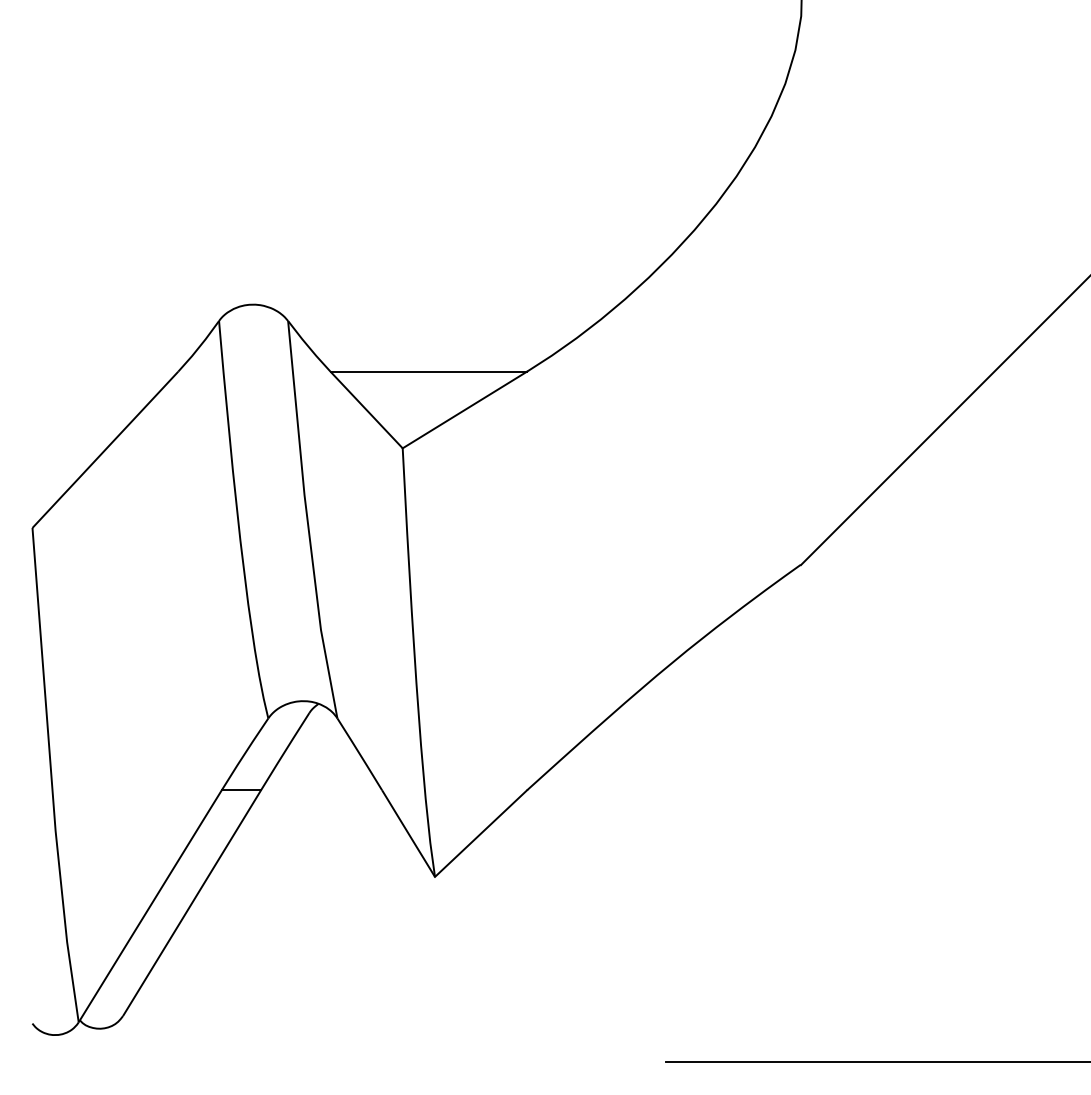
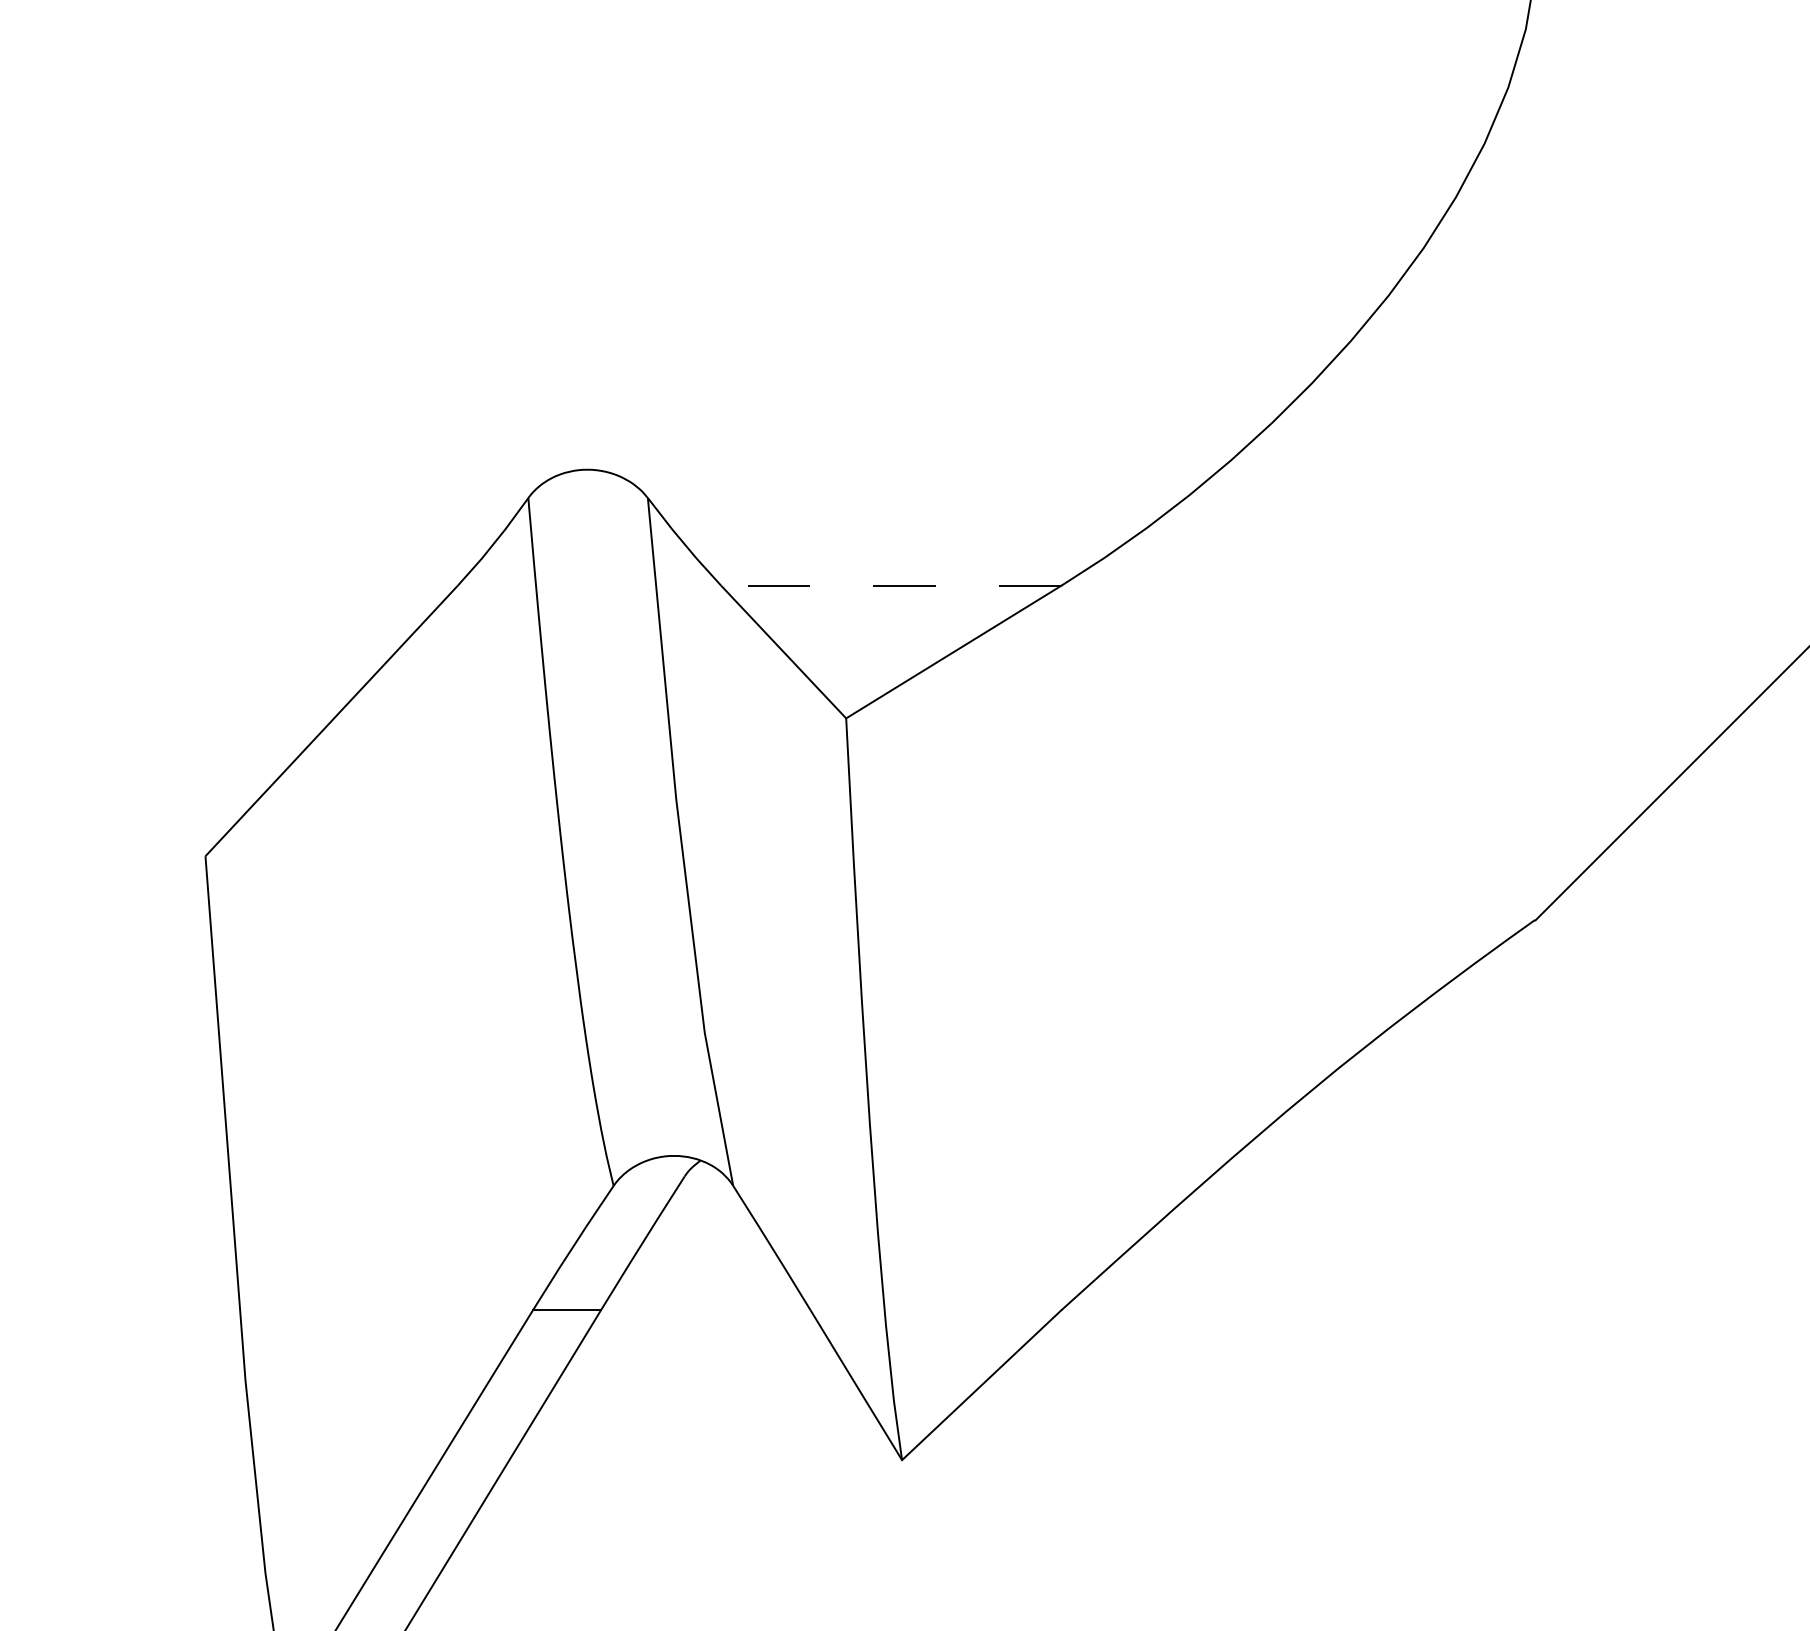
line: (428, 371) -> (890, 585), solid -> dashed

